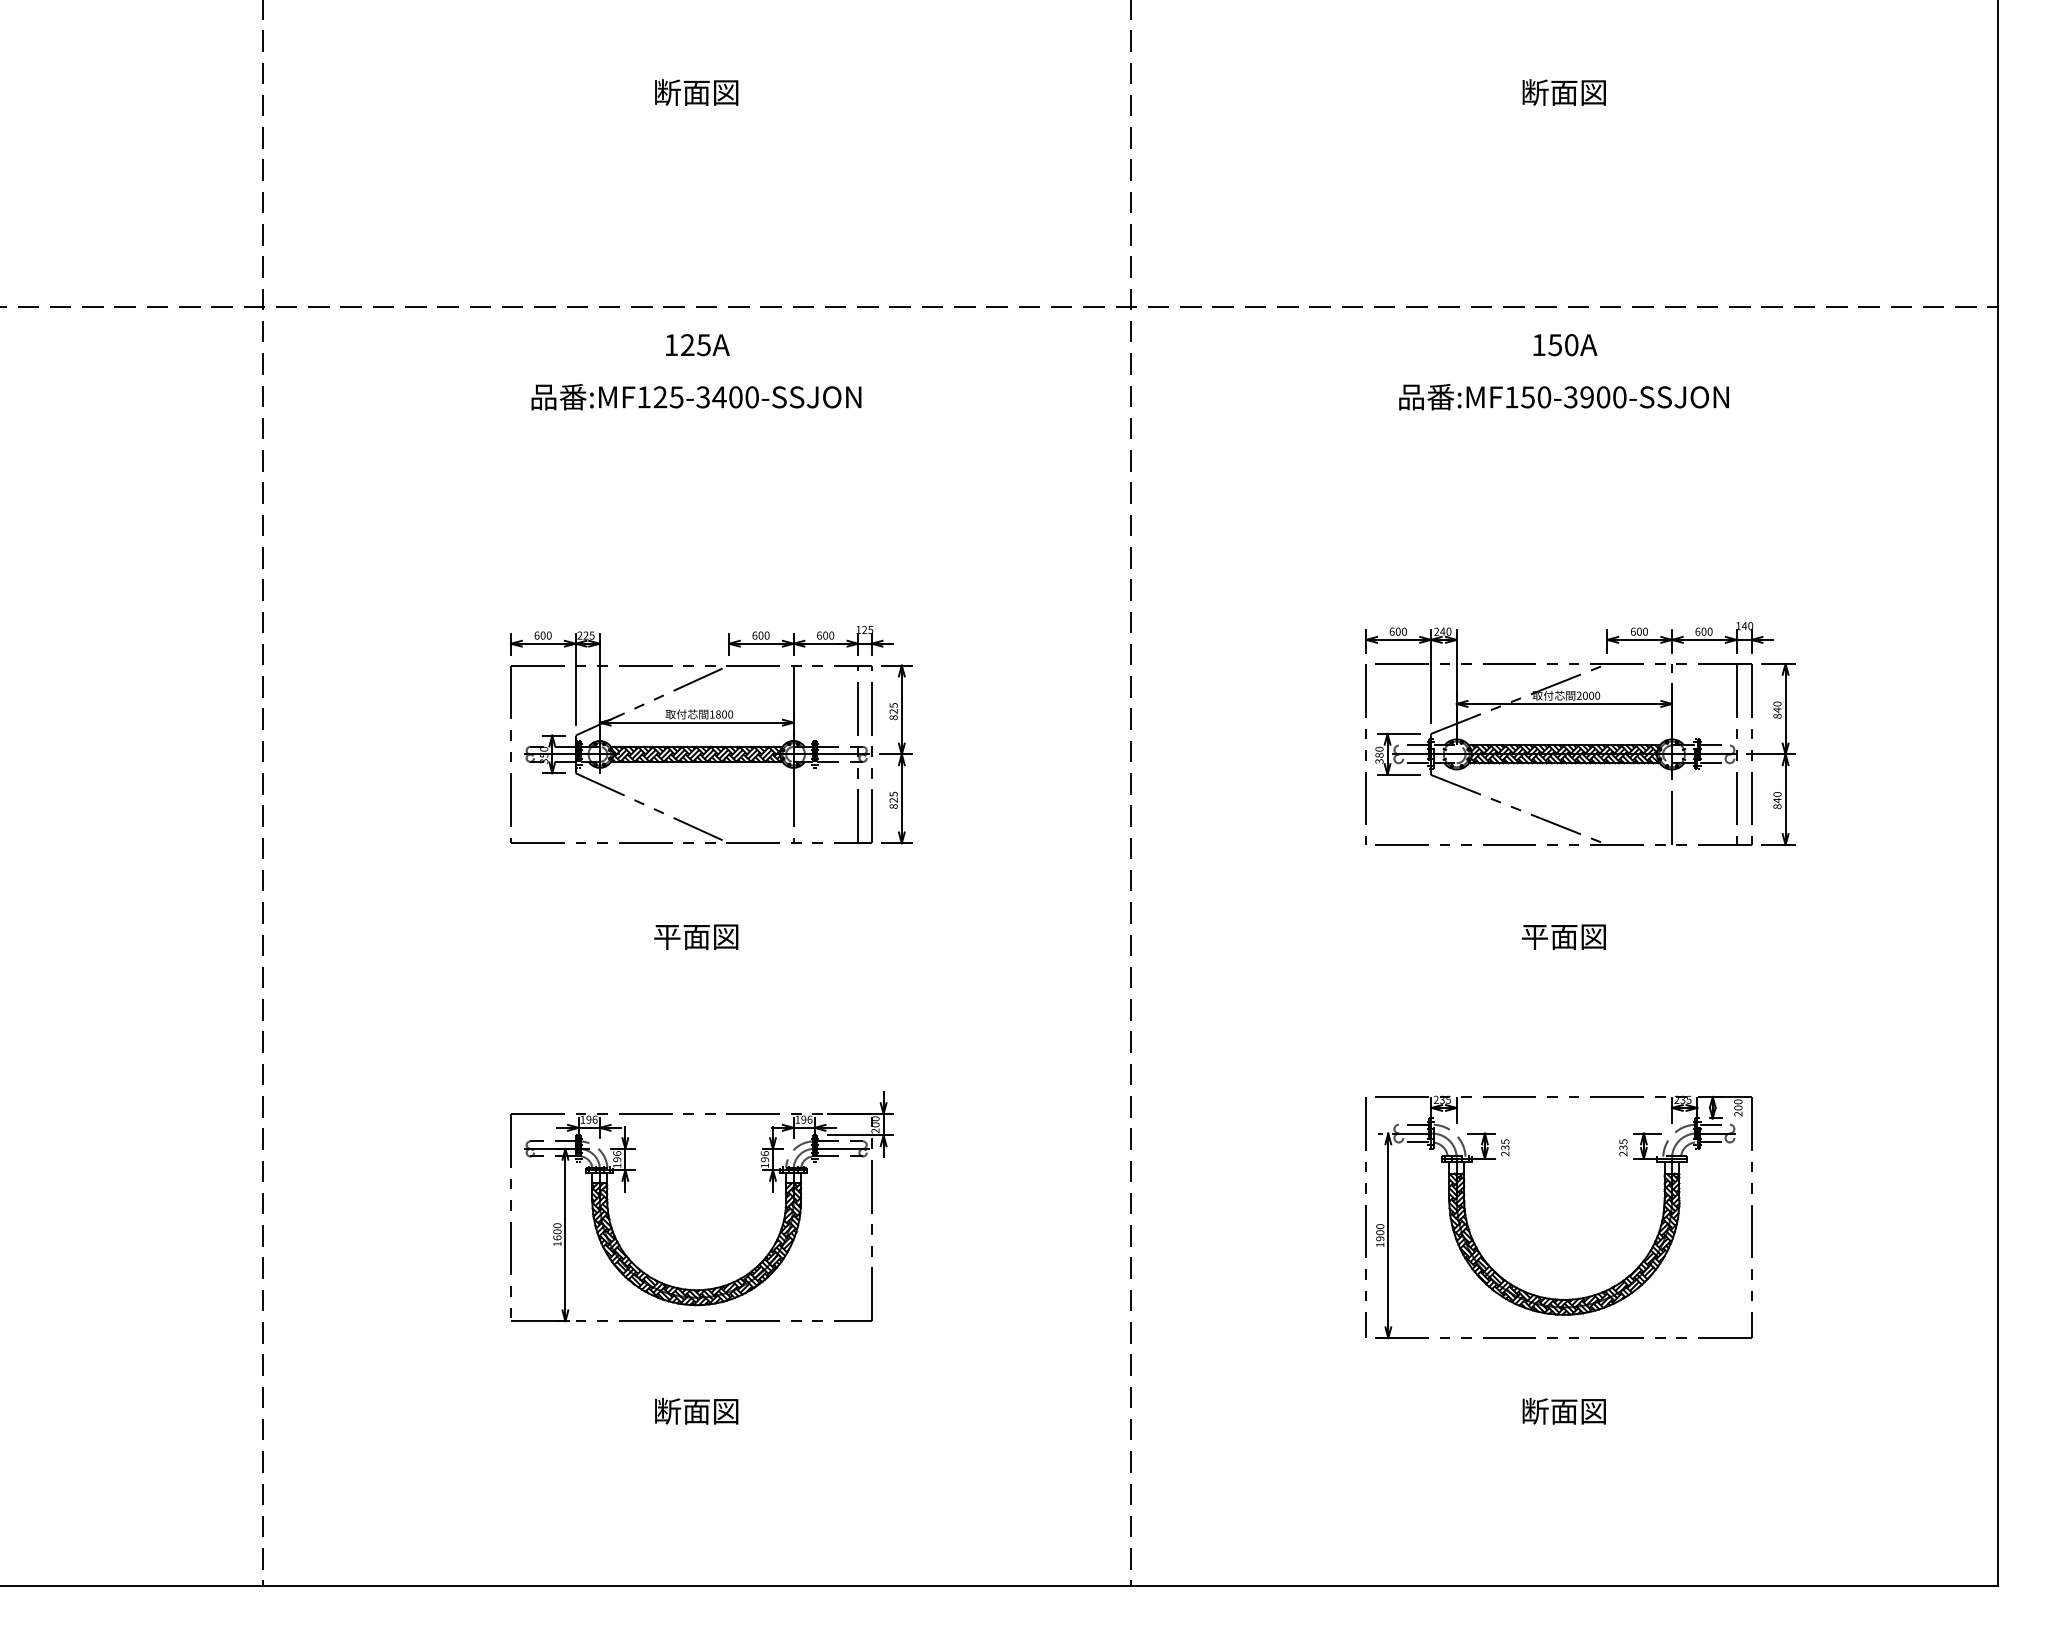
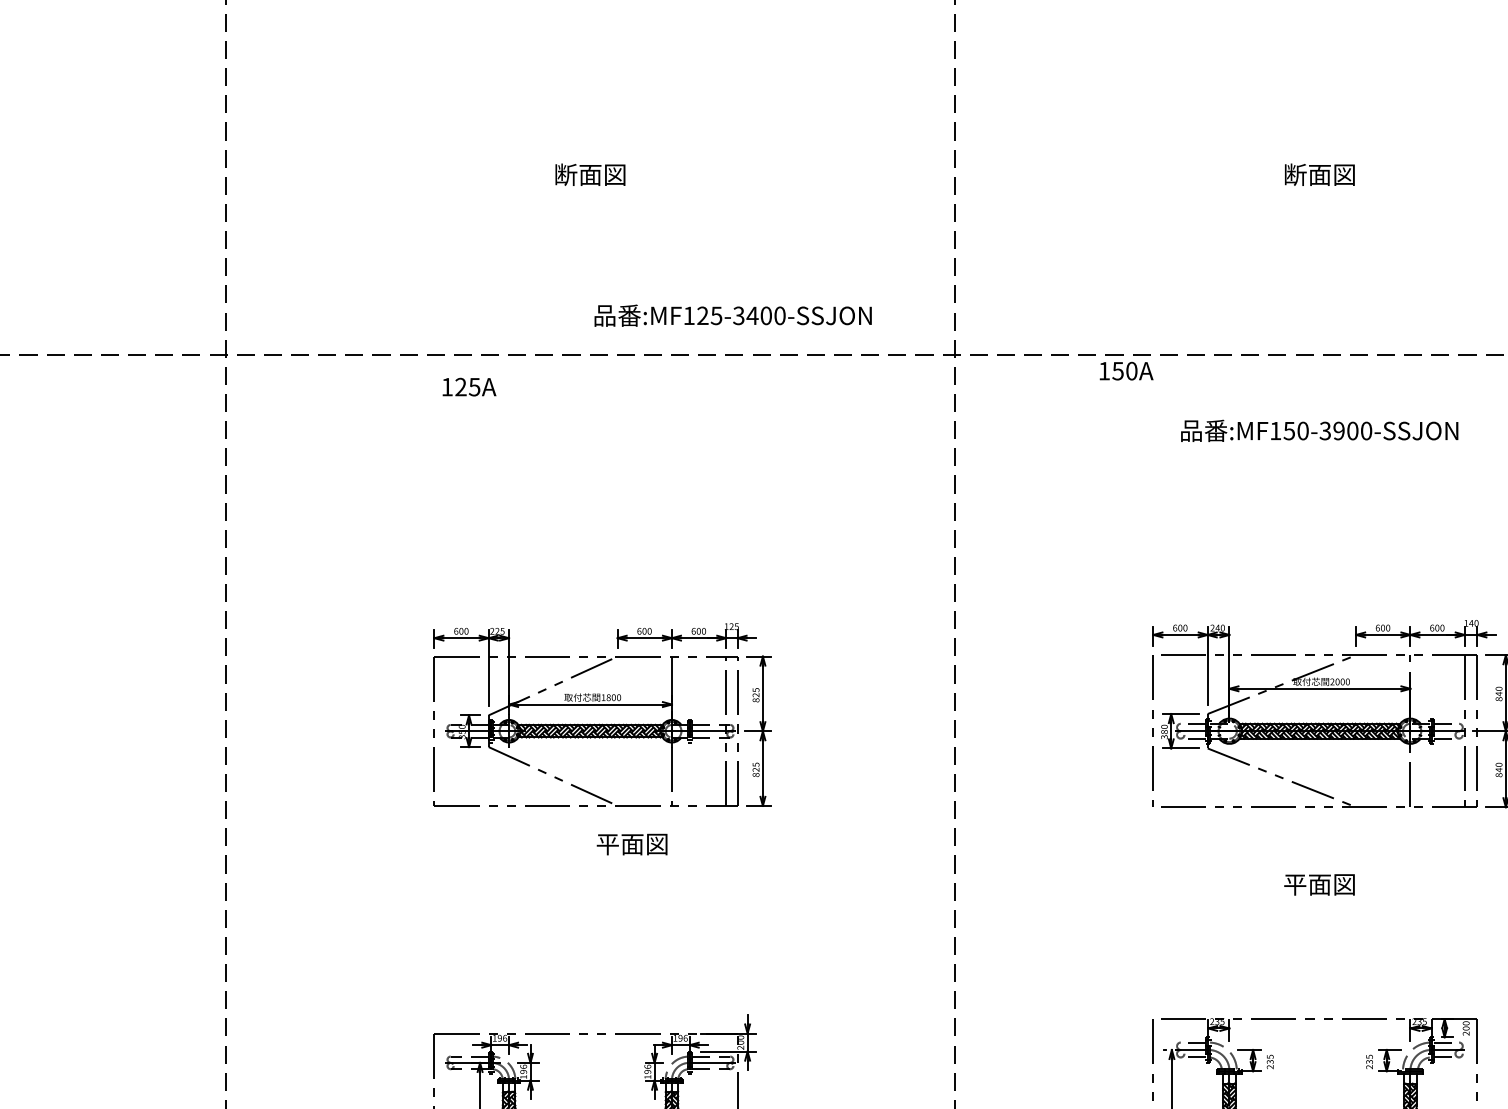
text: (697, 345) -> (469, 387), moved
text: (1565, 345) -> (1126, 371), moved
text: (696, 397) -> (733, 316), moved
text: (696, 936) -> (632, 843), moved

